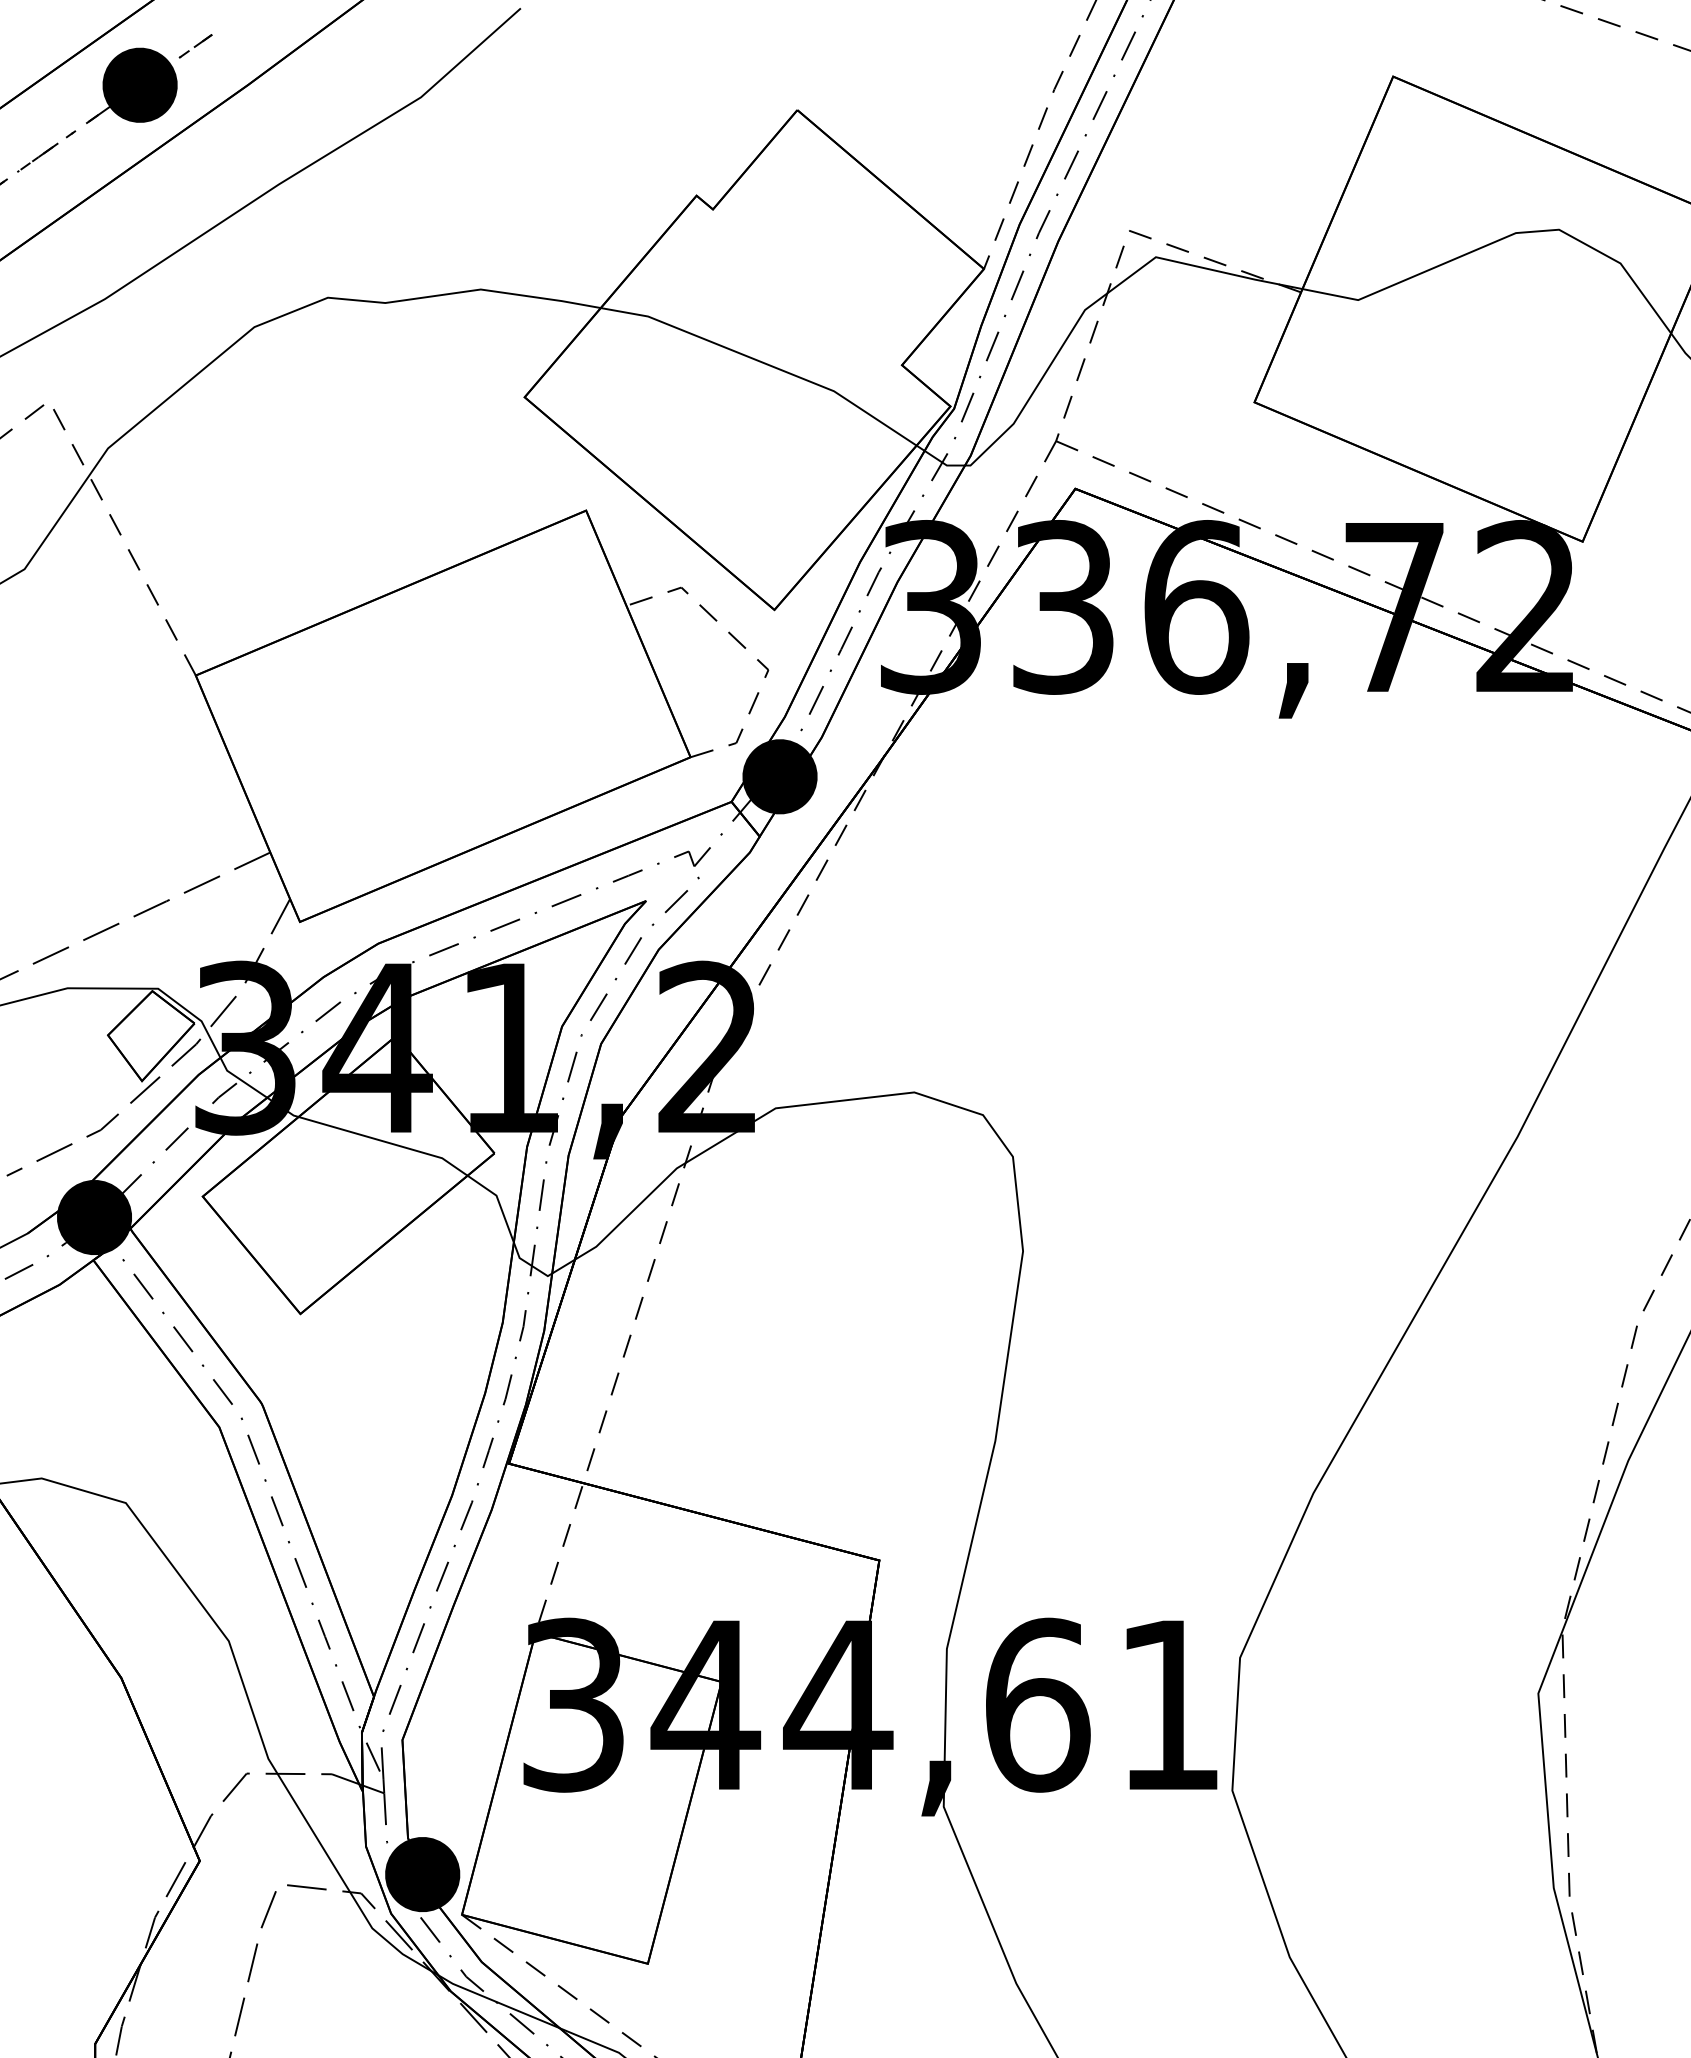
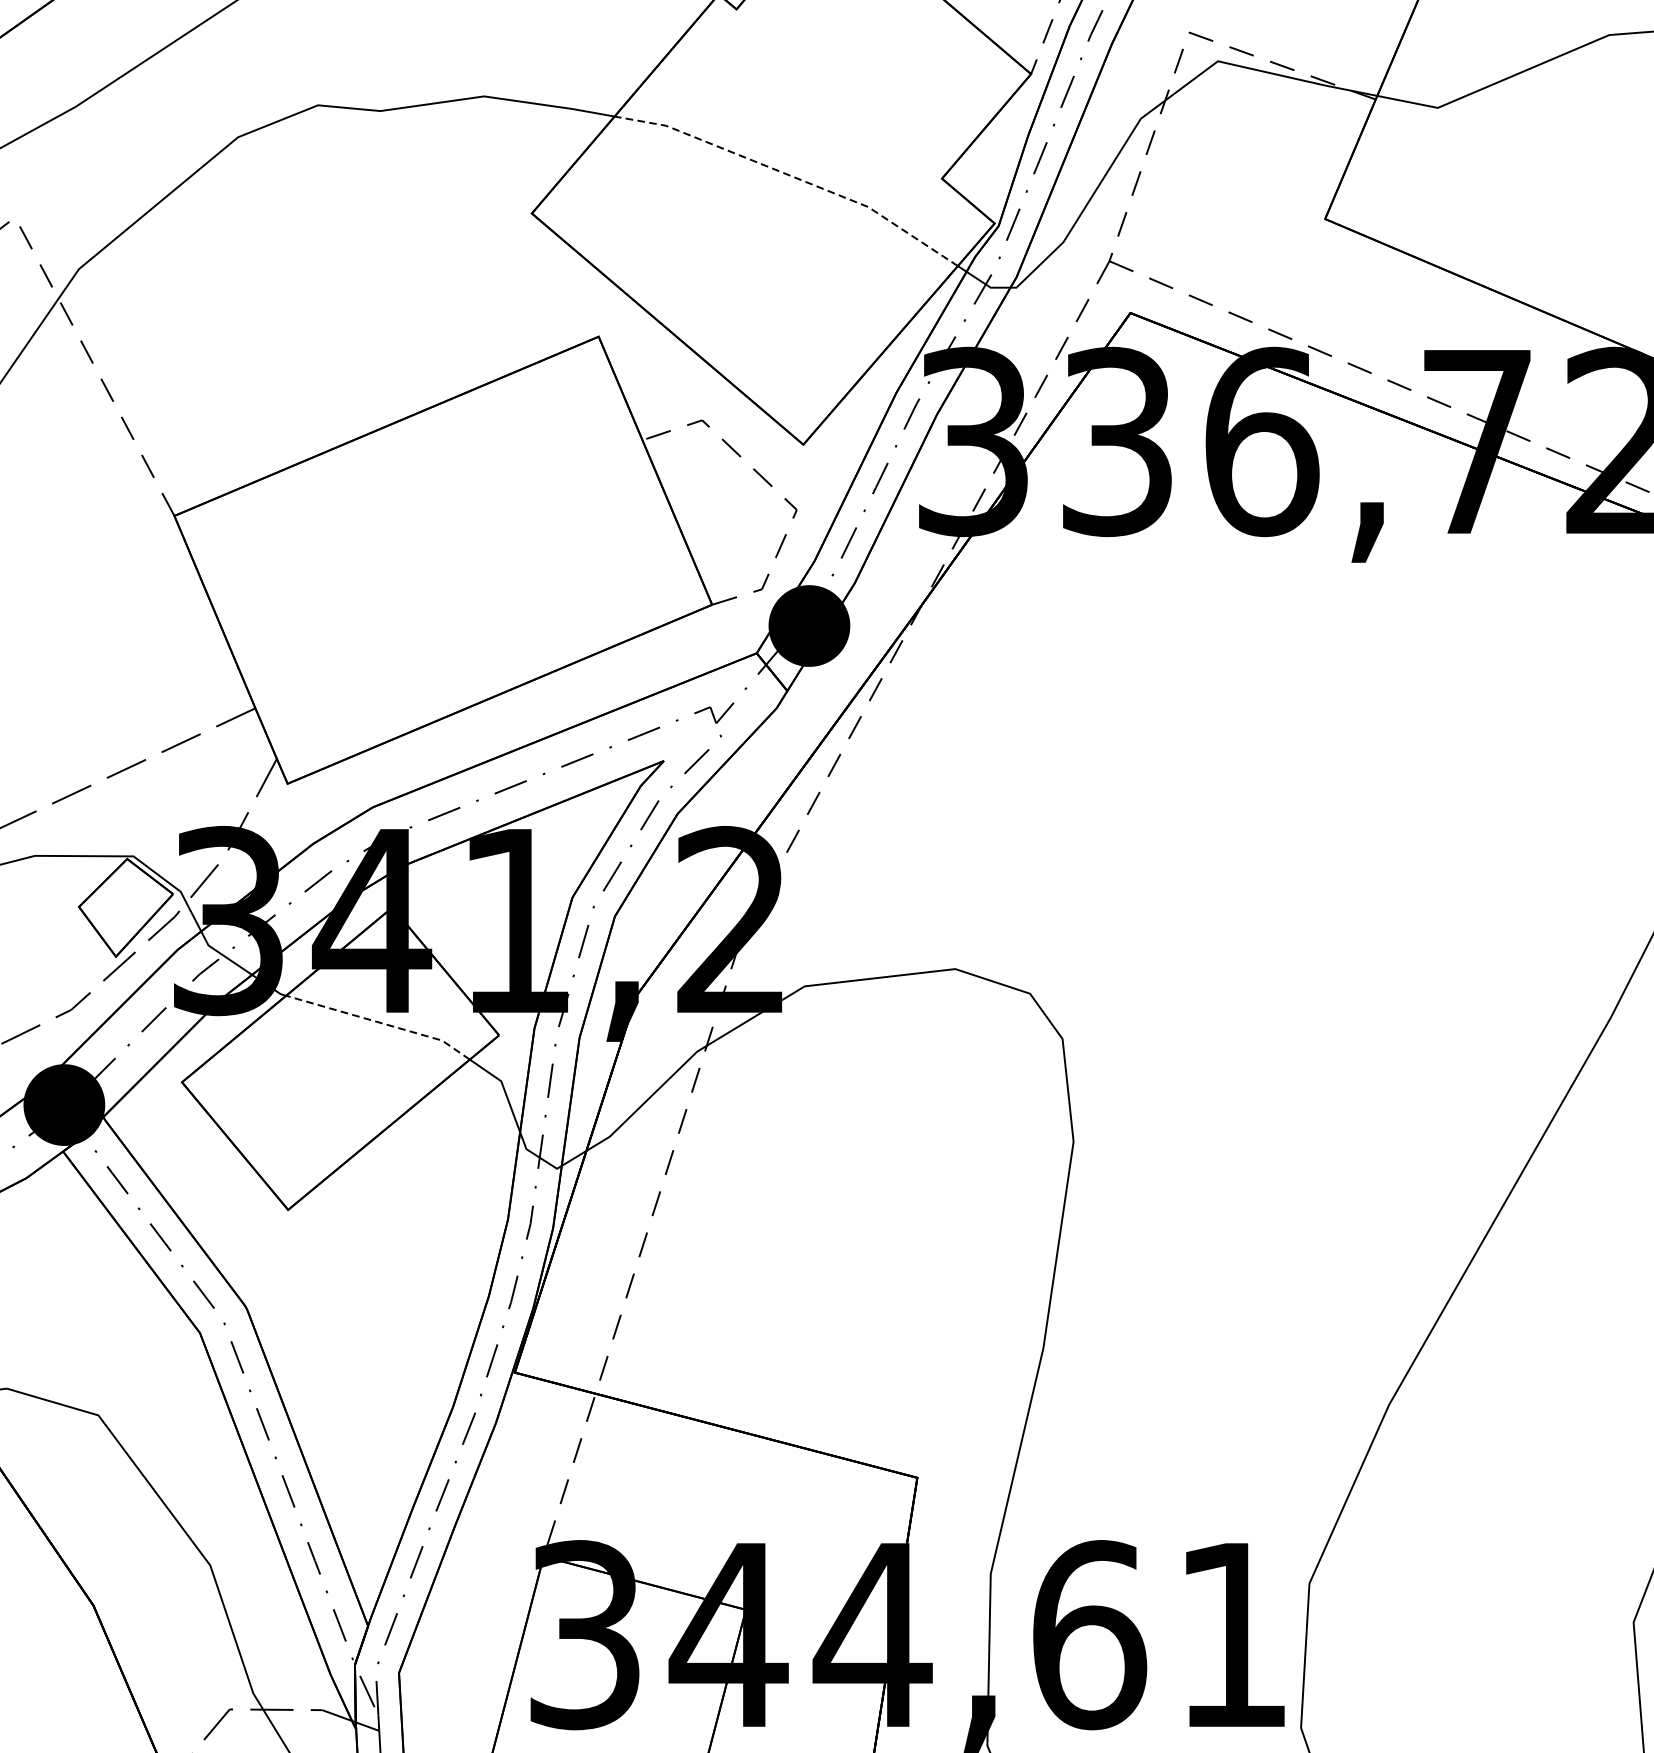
line: (763, 363) -> (791, 176), solid -> dashed
line: (385, 1142) -> (380, 1023), solid -> dashed

